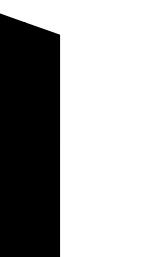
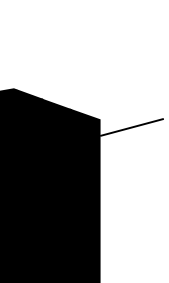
line: (97, 44) -> (131, 127), added

